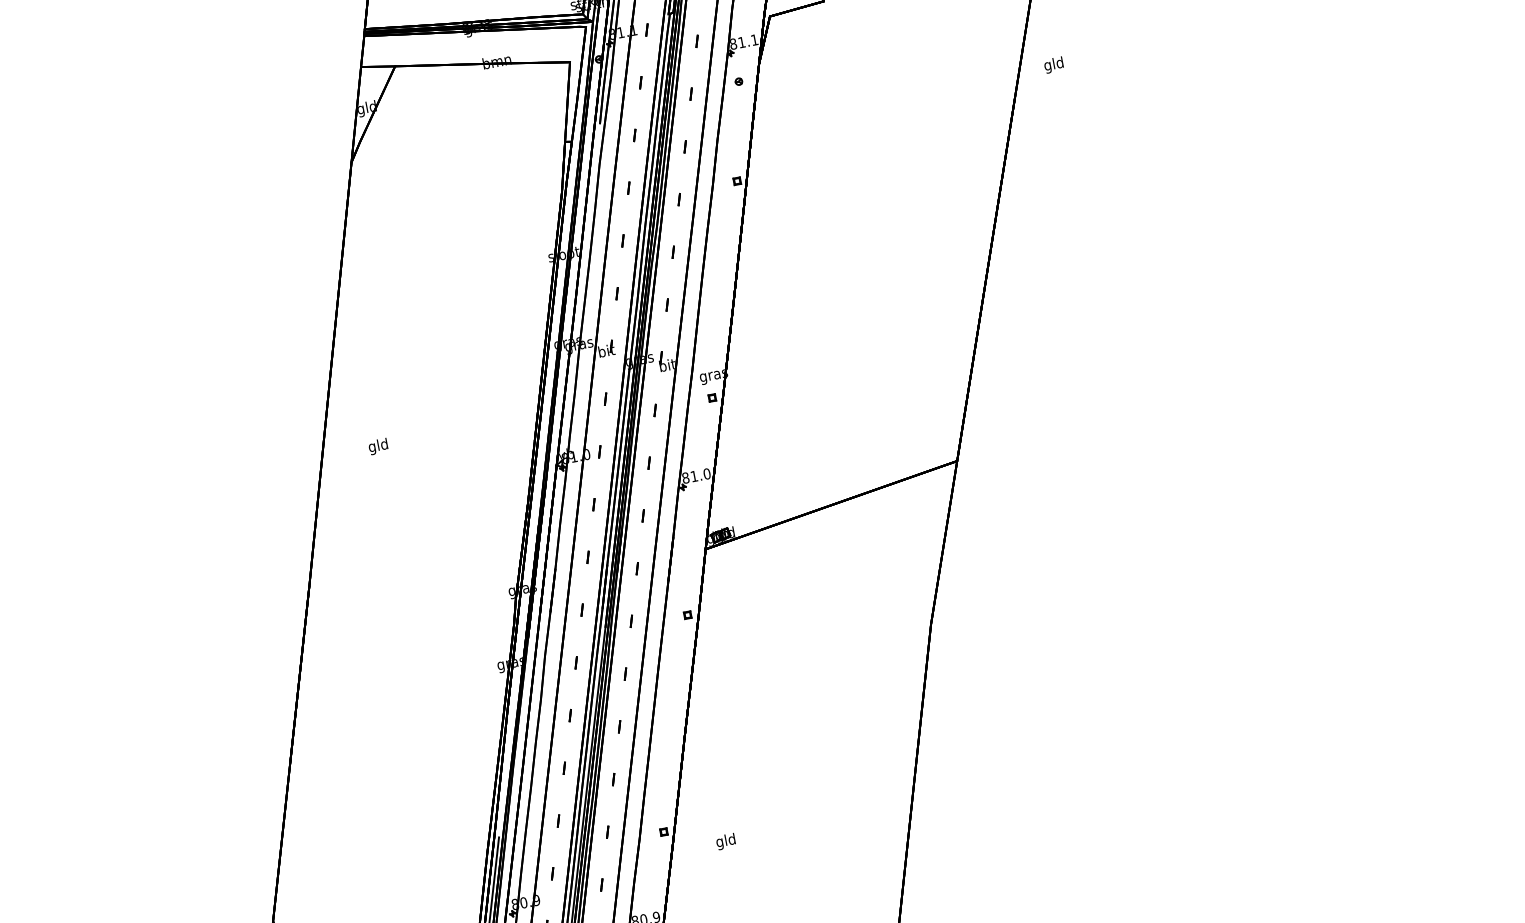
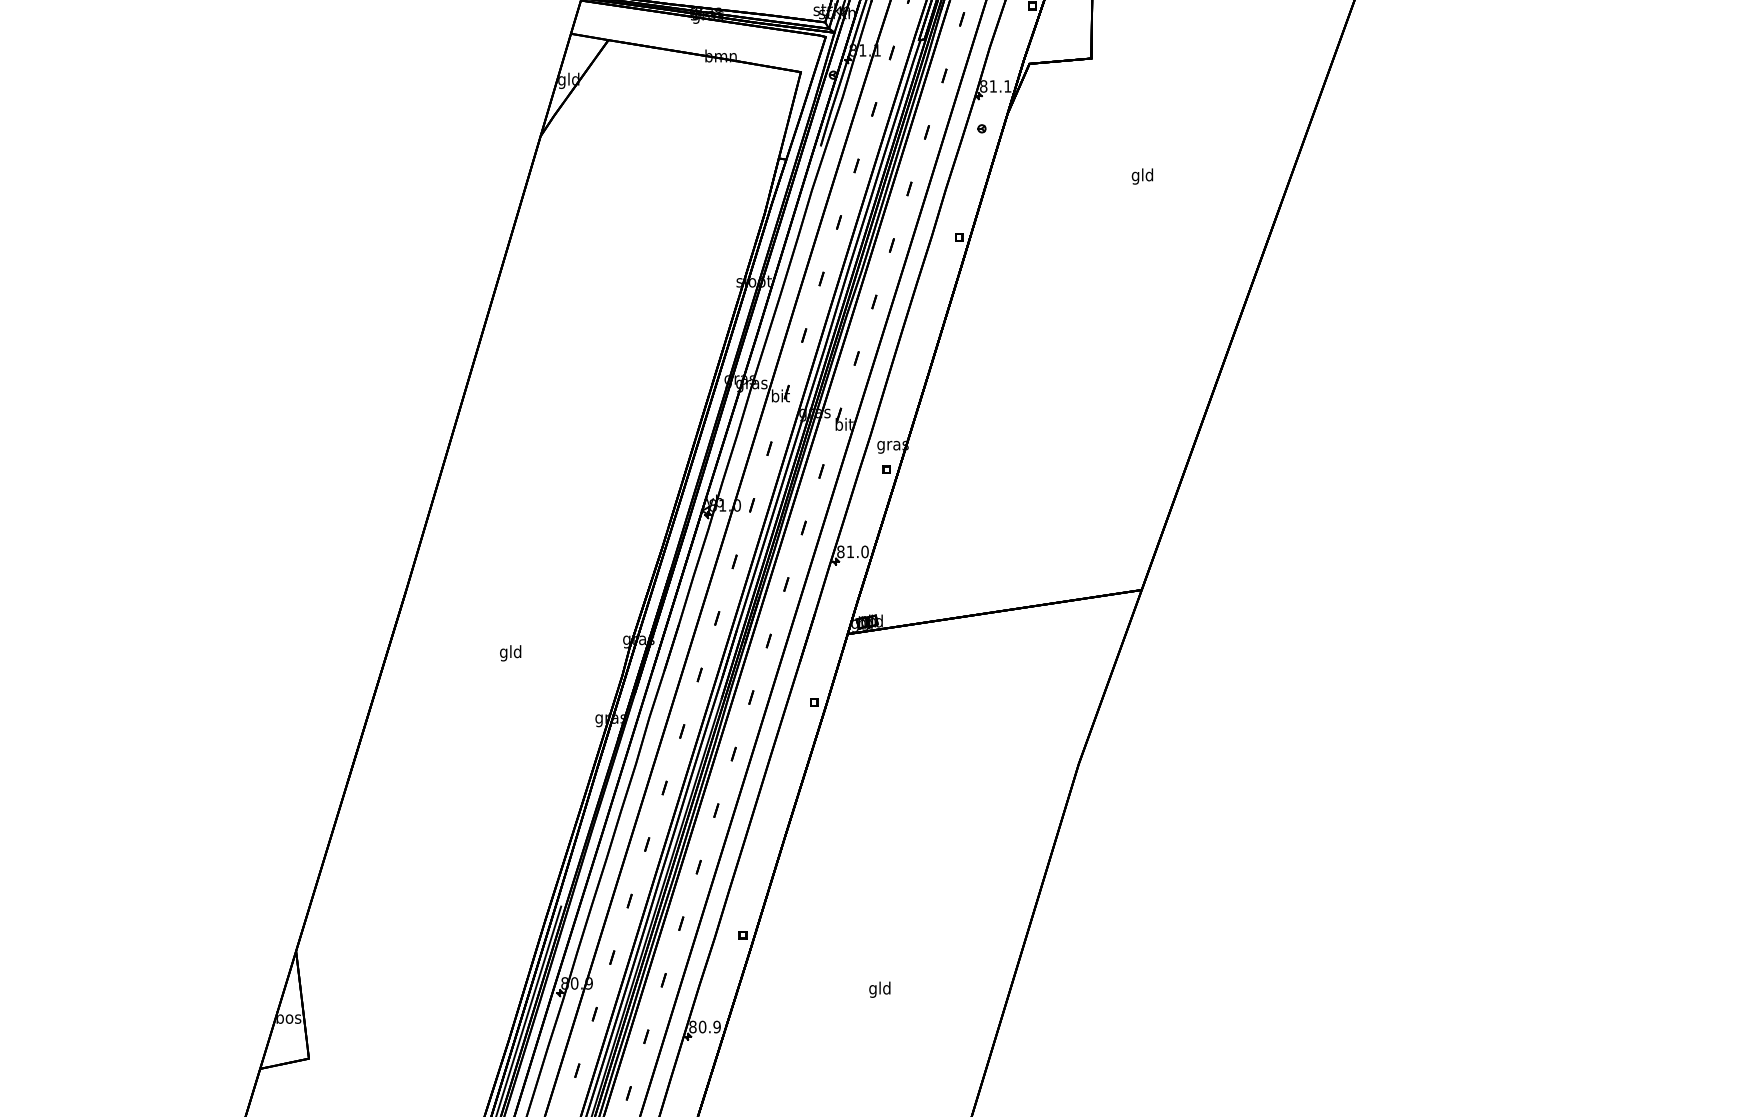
text: (1053, 65) -> (1141, 176), moved
text: (378, 446) -> (510, 653), moved
text: (725, 841) -> (879, 989), moved

